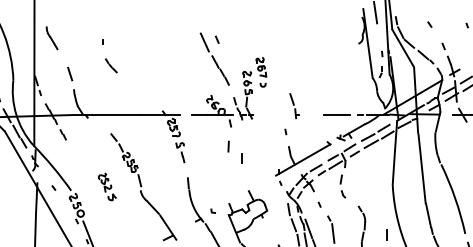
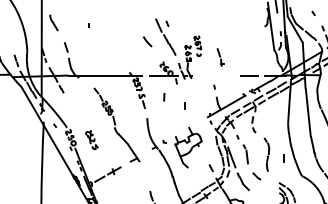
part: (111, 65) -> (147, 41), moved
part: (294, 106) -> (220, 57), moved
line: (228, 146) -> (164, 97), moved
part: (106, 187) -> (91, 140), moved

